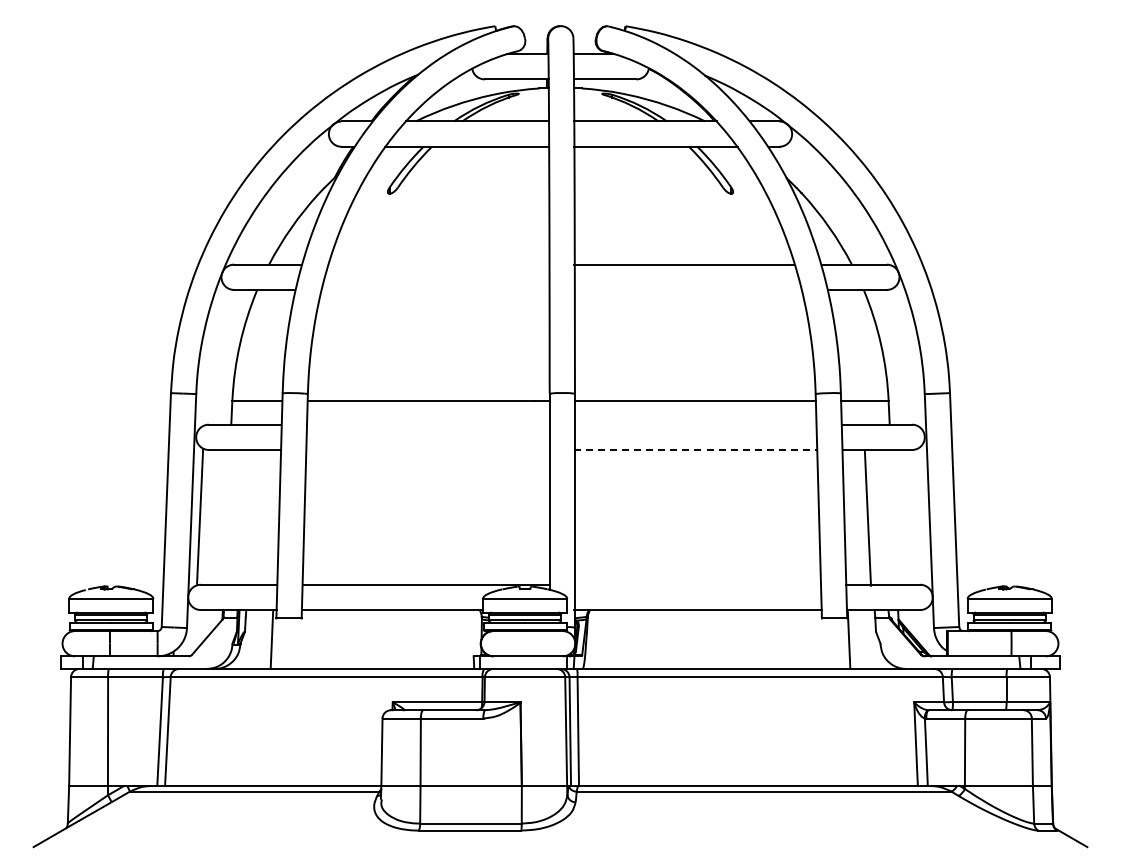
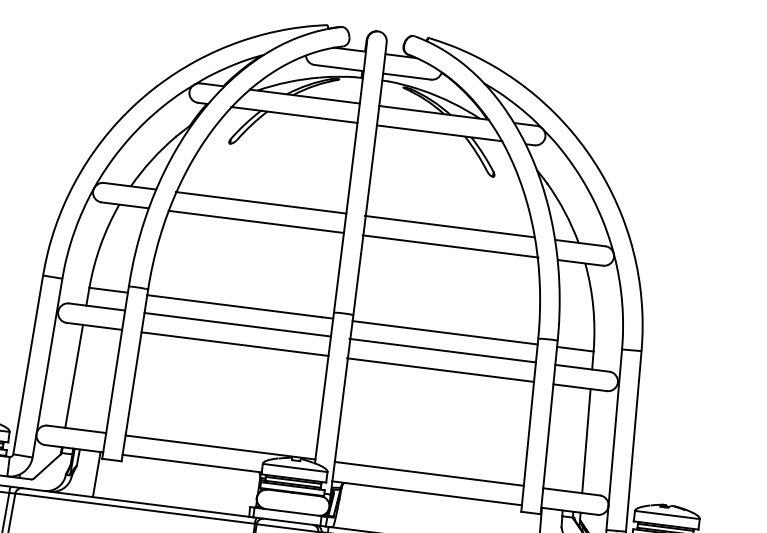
line: (438, 264) -> (261, 202), added
line: (435, 289) -> (256, 221), added
line: (688, 289) -> (450, 246), added
line: (428, 424) -> (237, 324), added
line: (694, 424) -> (442, 350), added
line: (427, 449) -> (234, 343), added
line: (695, 449) -> (440, 369), dashed -> solid
line: (200, 515) -> (74, 375), moved
line: (867, 517) -> (586, 440), moved
line: (697, 584) -> (428, 473), added

